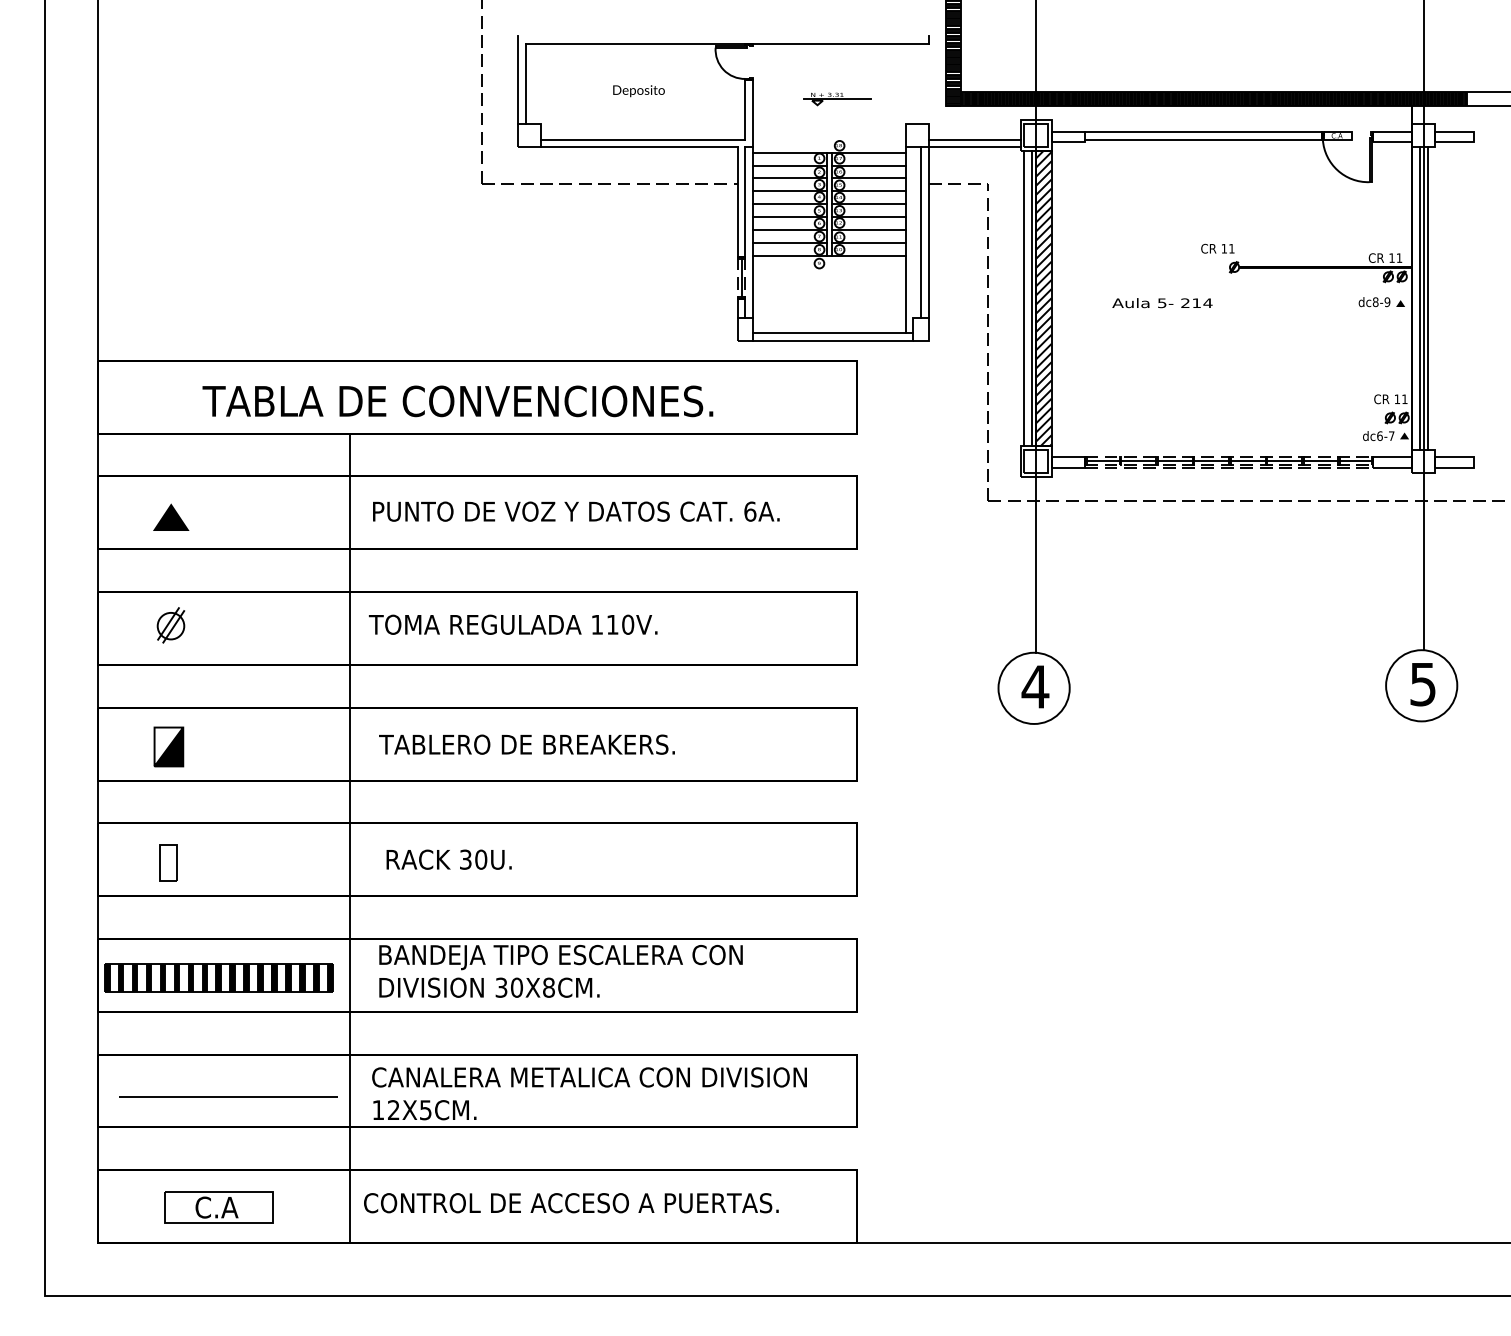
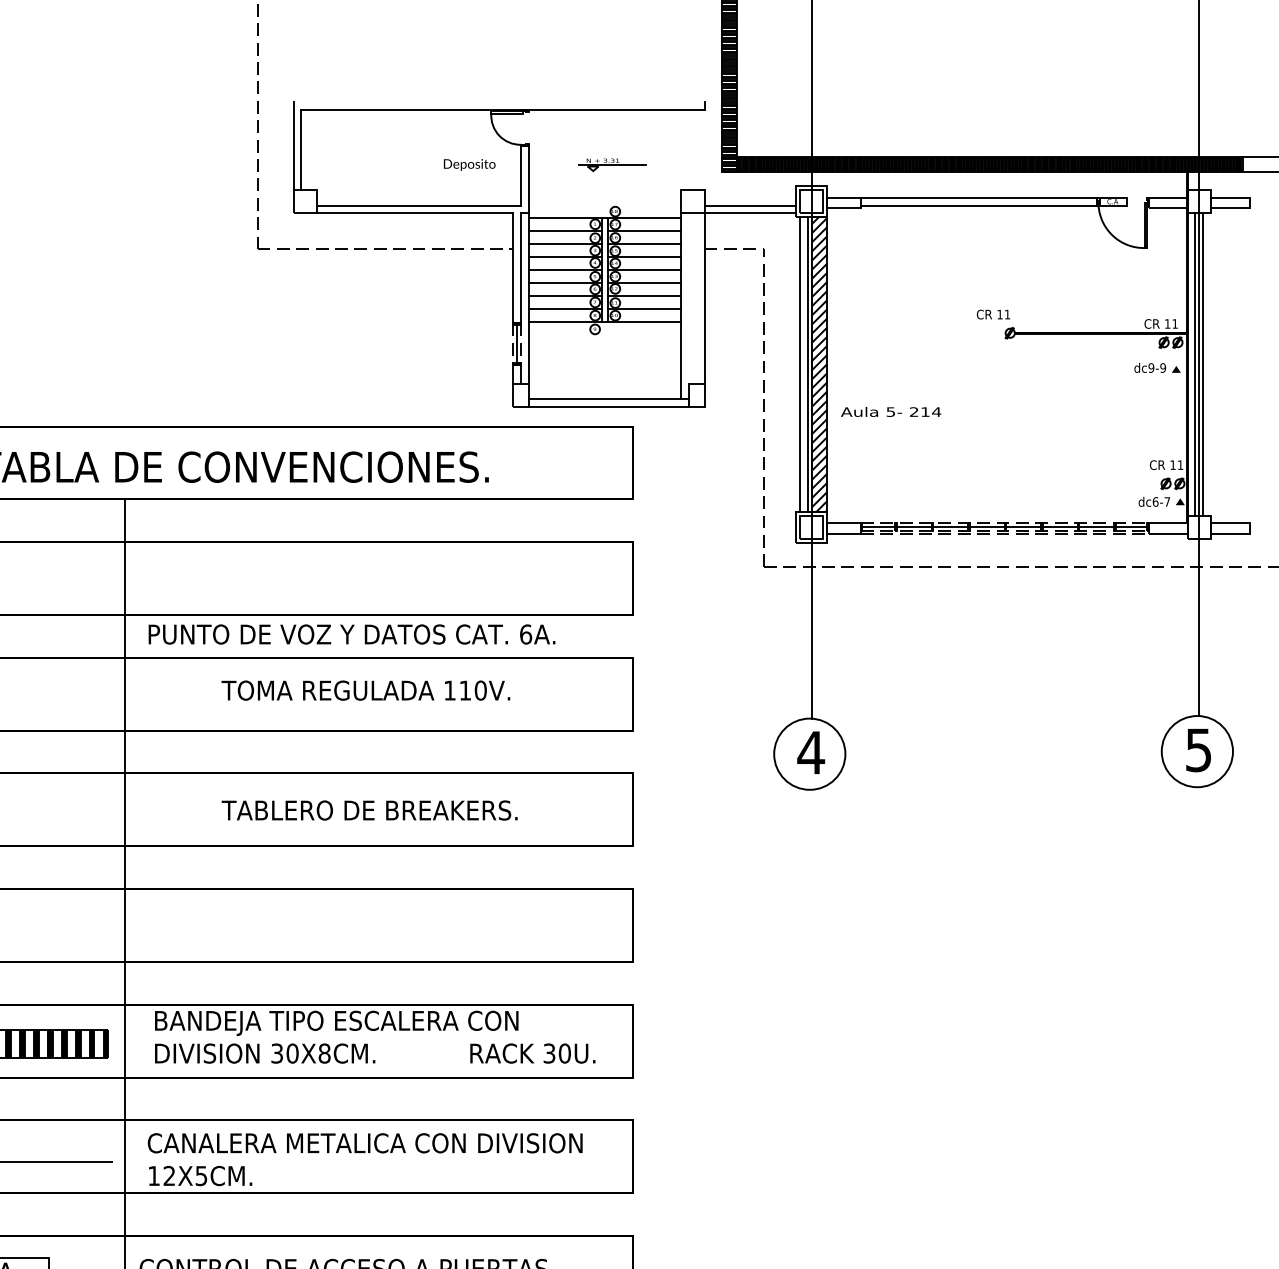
text: (638, 91) -> (469, 165), moved
line: (921, 232) -> (697, 298), removed
text: (1375, 302) -> (1151, 368), dc8-9 -> dc9-9
text: (1162, 303) -> (891, 412), moved
text: (576, 511) -> (352, 634), moved
text: (513, 624) -> (366, 690), moved
text: (526, 744) -> (369, 810), moved
text: (448, 859) -> (532, 1053), moved

